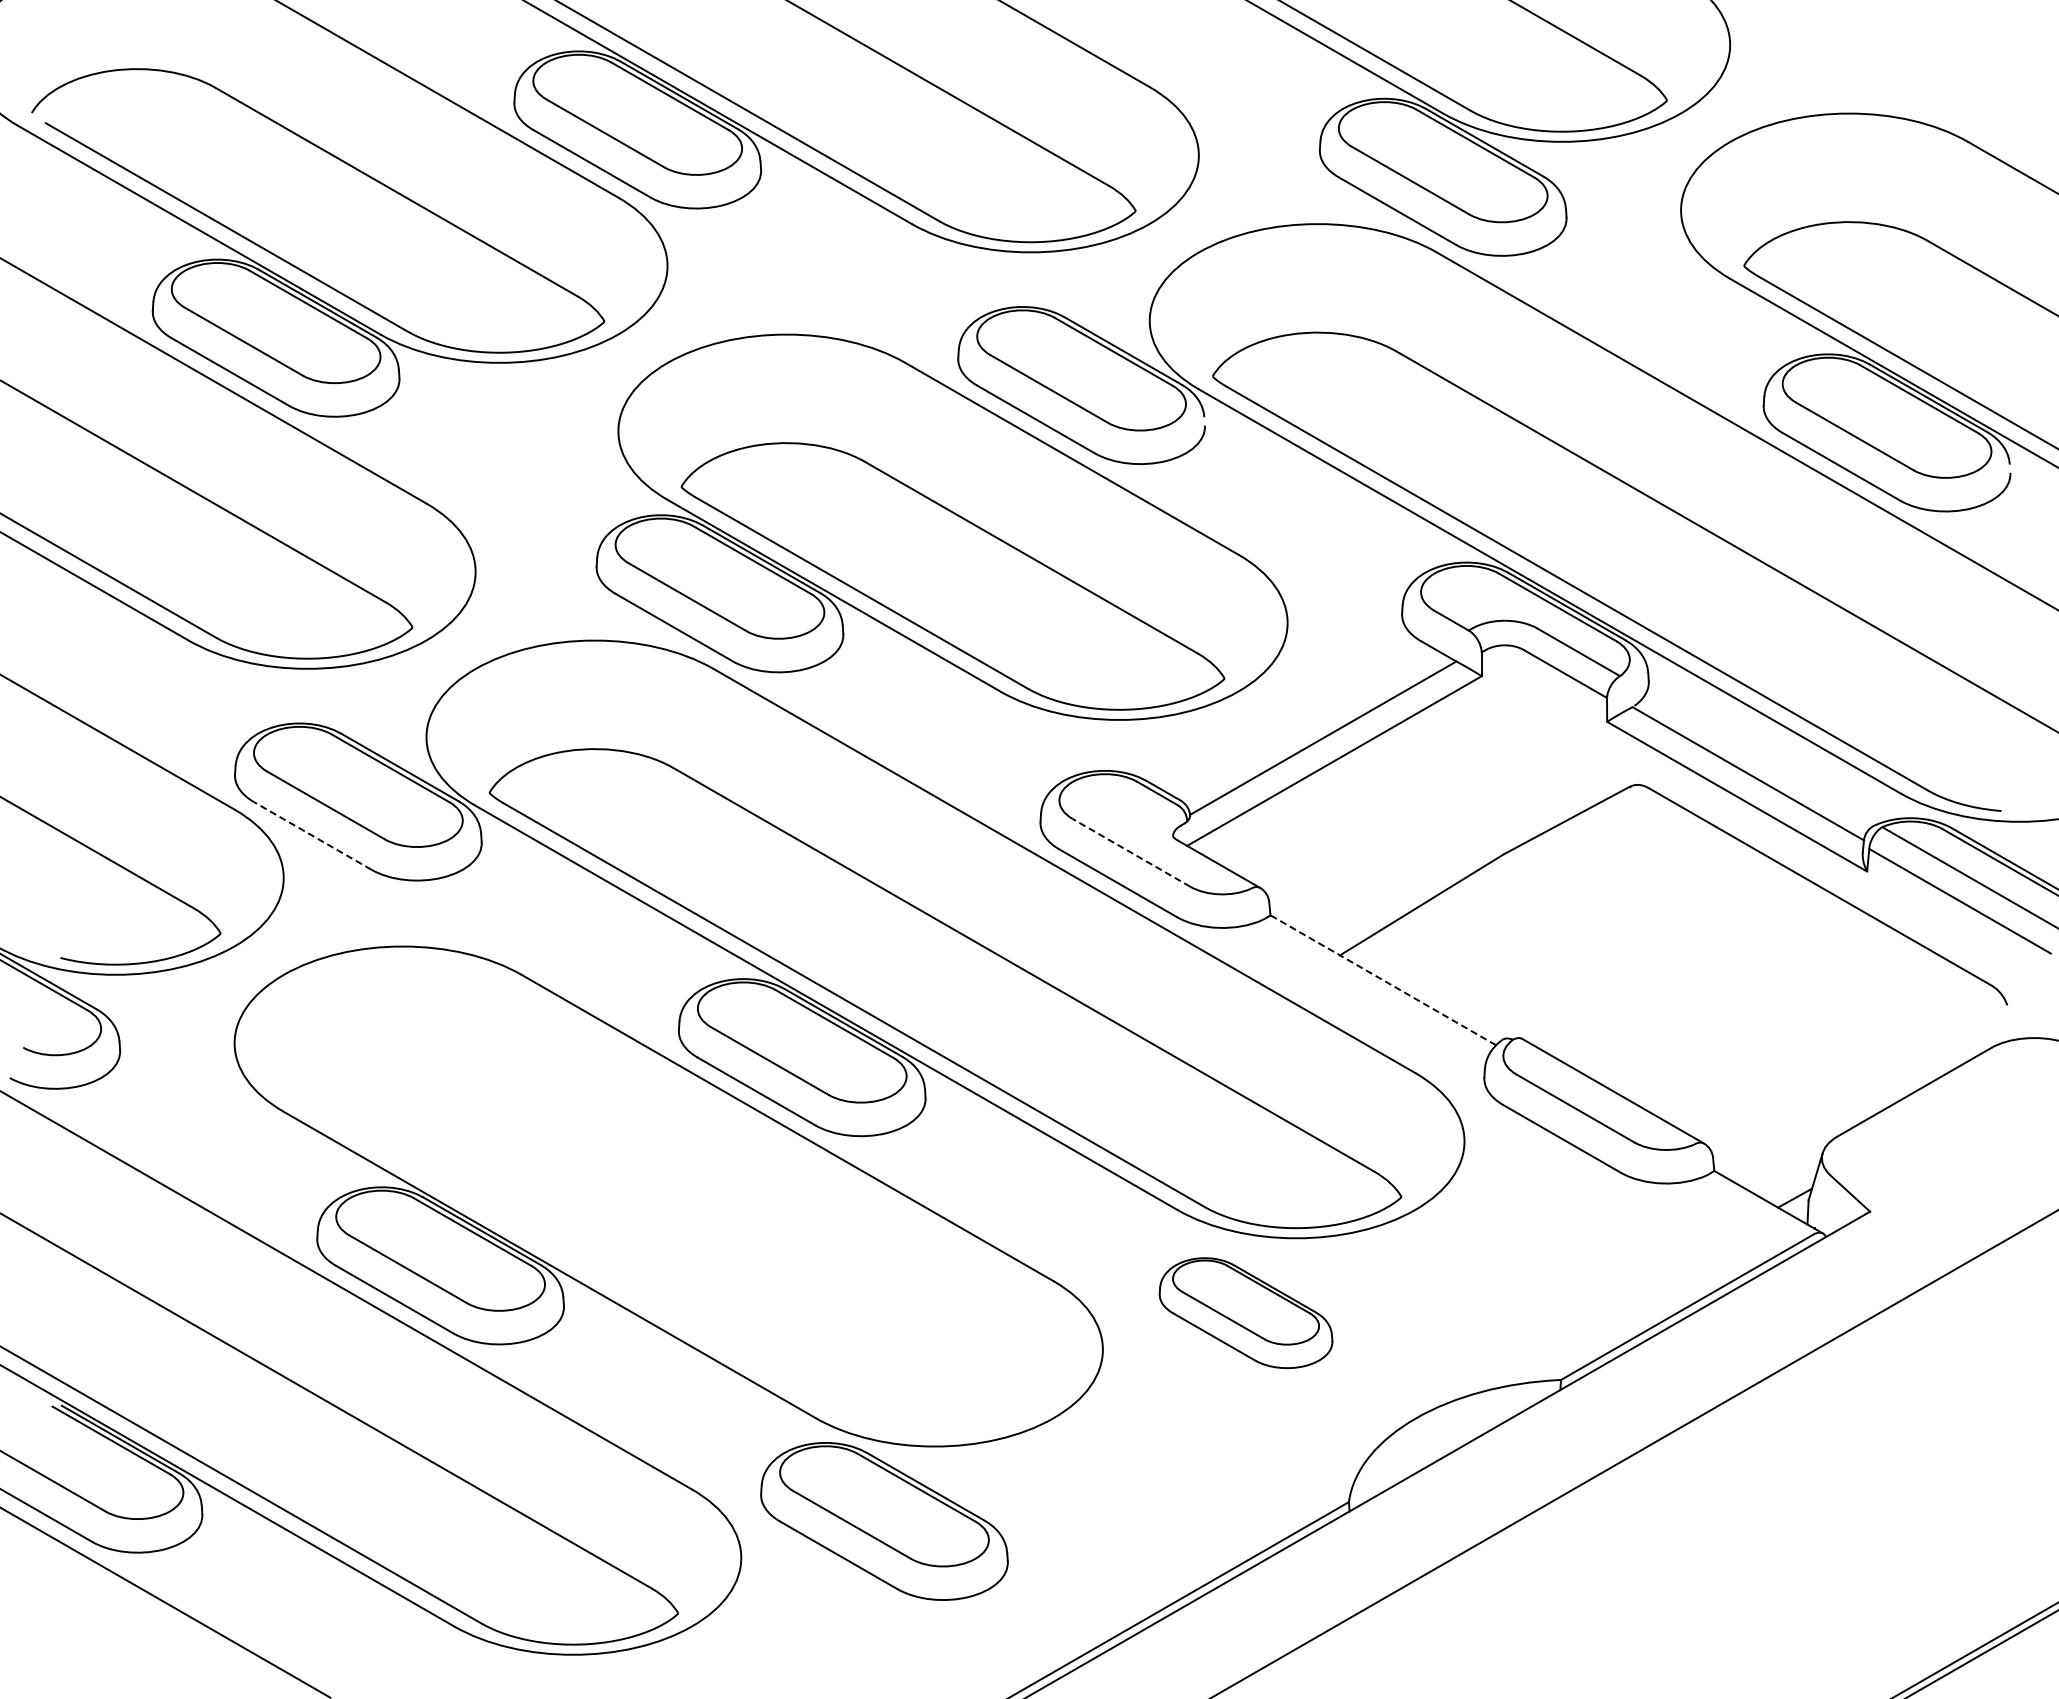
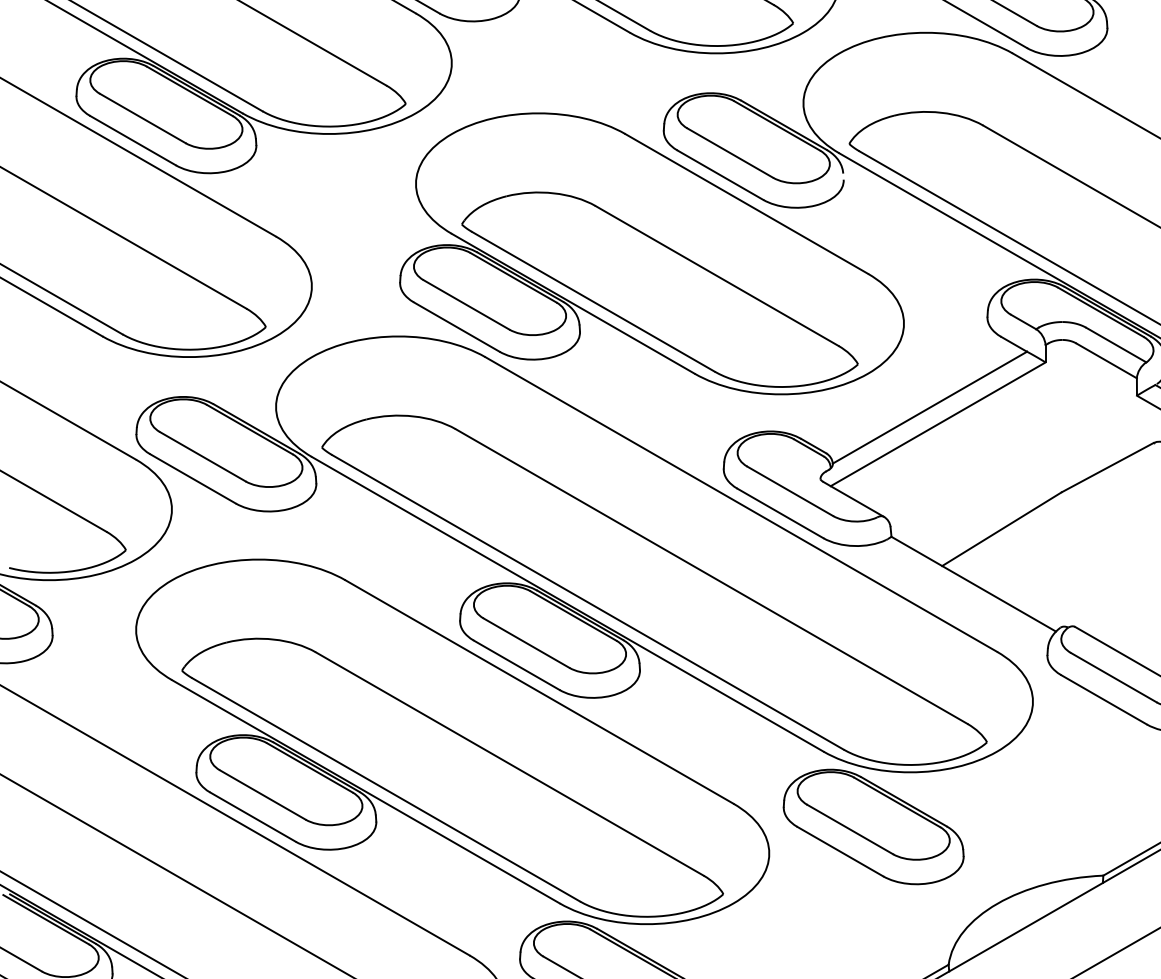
line: (312, 835) -> (192, 478), dashed -> solid
line: (1131, 852) -> (790, 491), dashed -> solid
line: (1382, 980) -> (973, 584), dashed -> solid
part: (668, 1245) -> (452, 777), added
part: (1245, 1312) -> (873, 826), size x1.43

